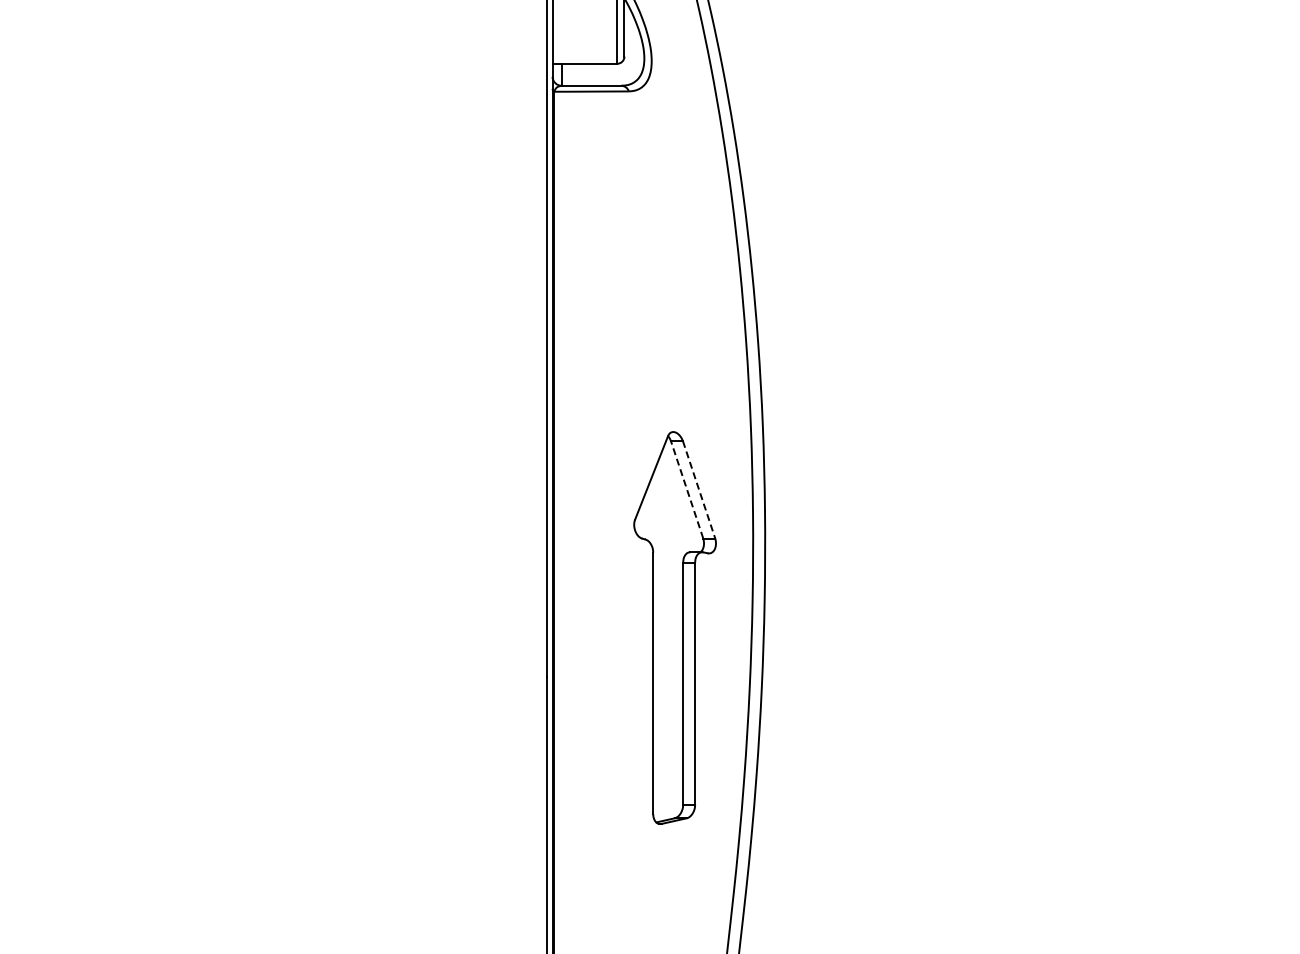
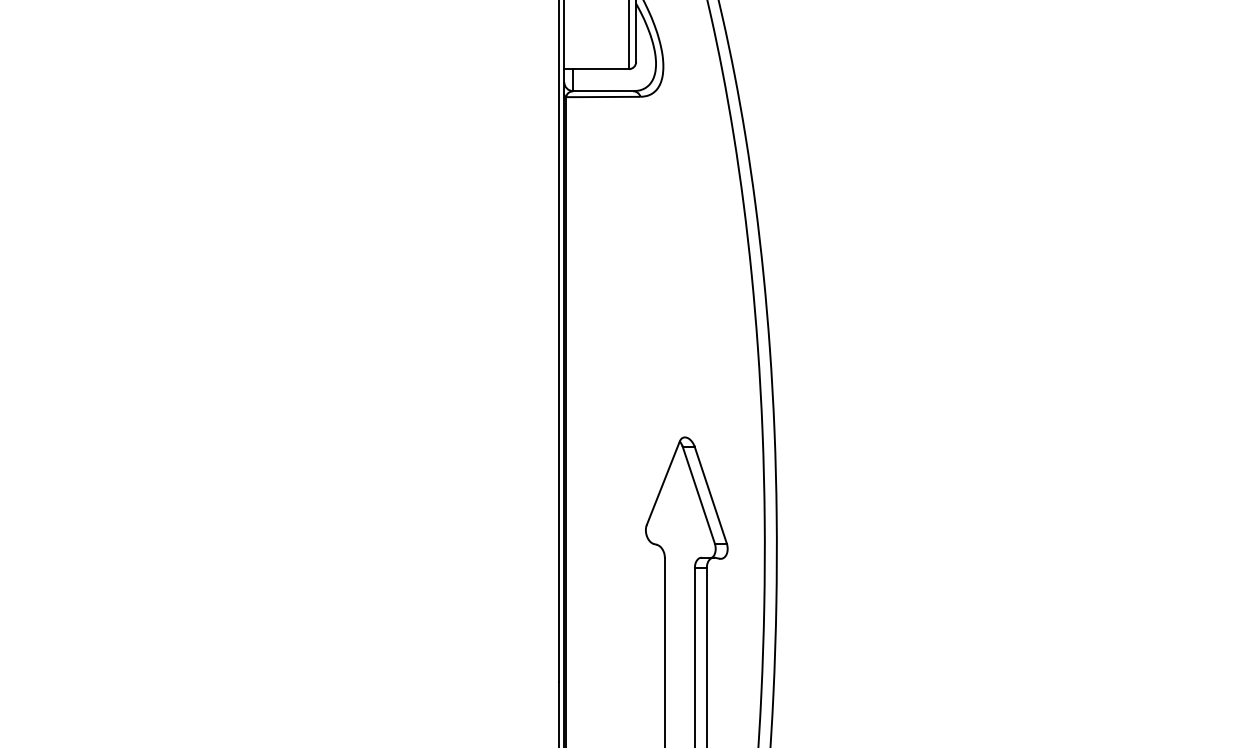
line: (686, 489) -> (698, 494), dashed -> solid
line: (699, 490) -> (711, 495), dashed -> solid

